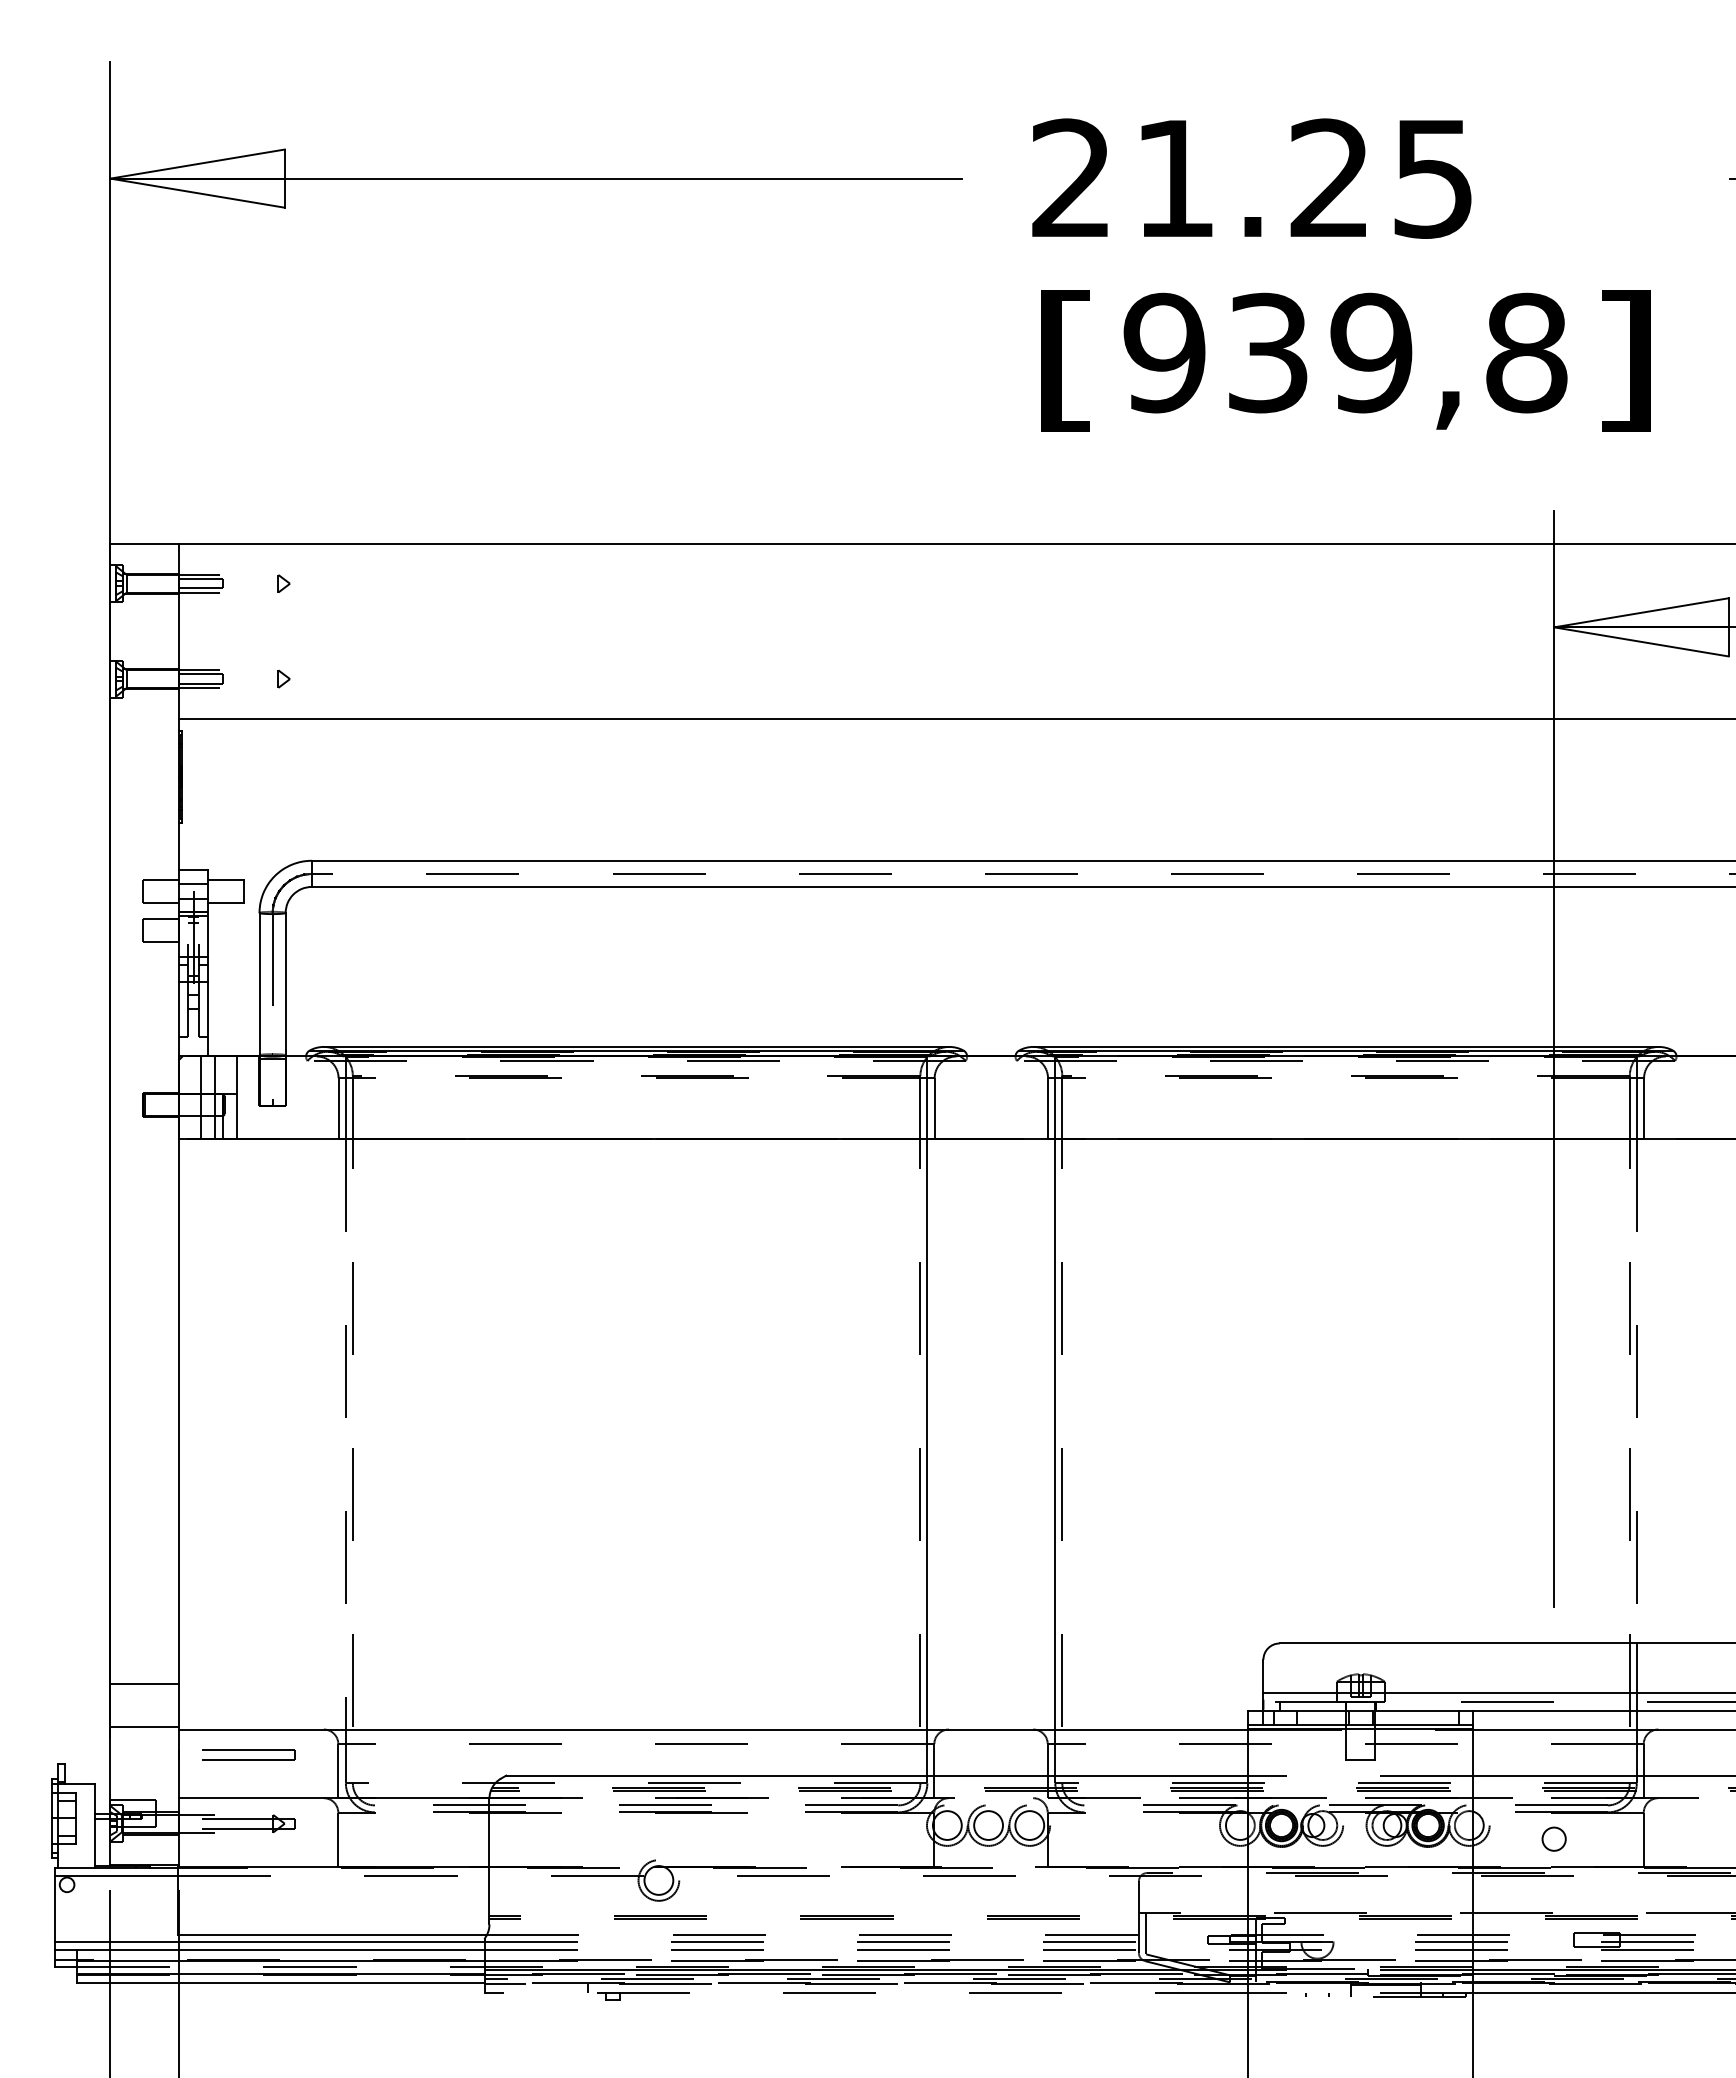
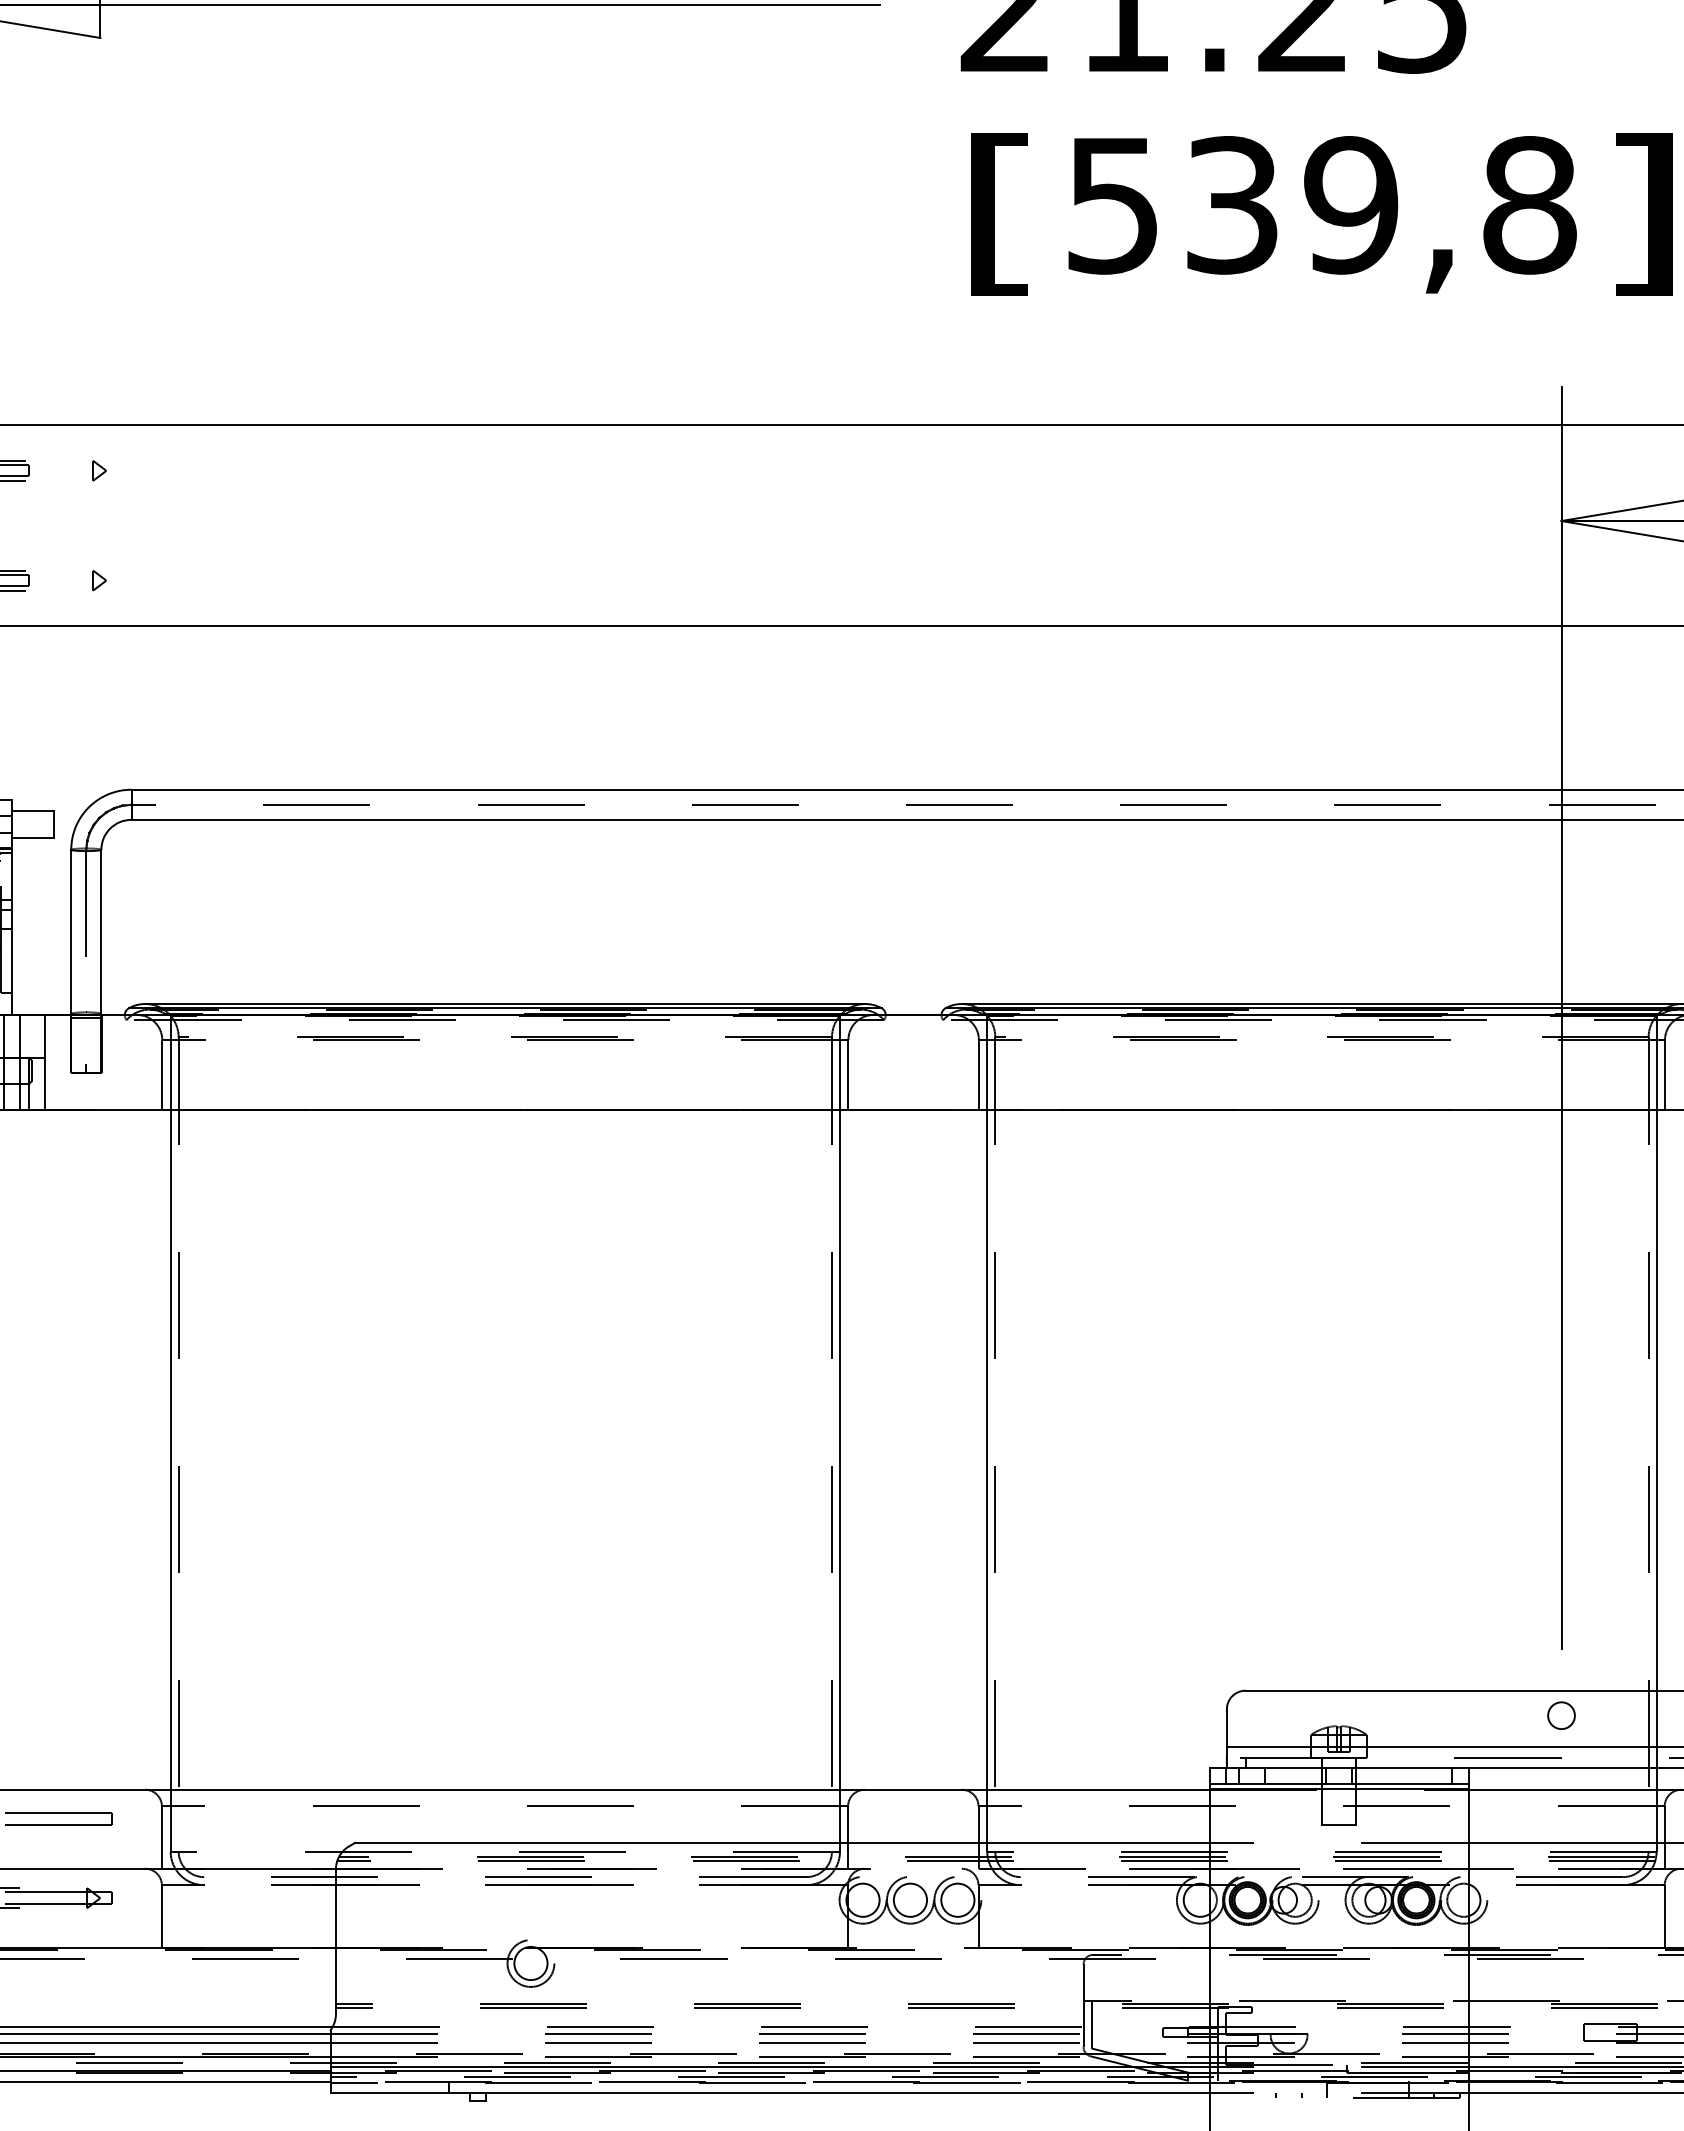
text: (1164, 352) -> (1112, 204), 939,8 -> 539,8
line: (1636, 1391) -> (1656, 1400), dashed -> solid
line: (345, 1434) -> (170, 1450), dashed -> solid
circle: (1553, 1838) -> (1560, 1714), moved
line: (866, 1993) -> (769, 2093), dashed -> solid

